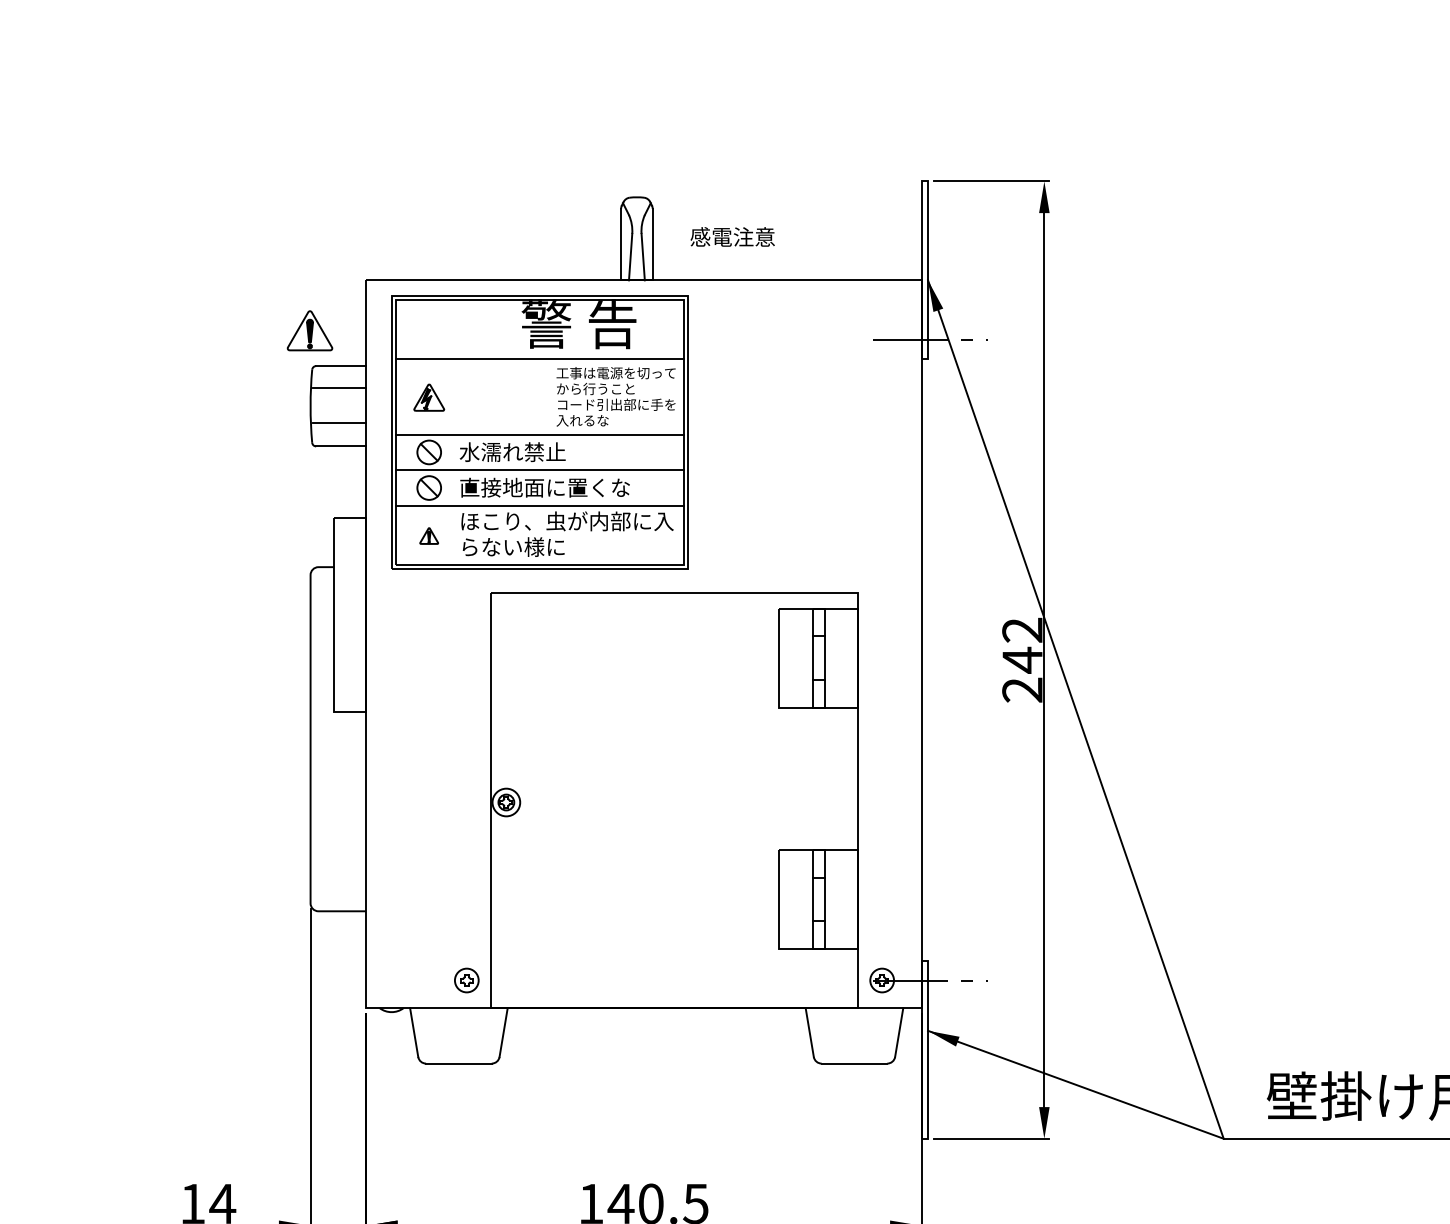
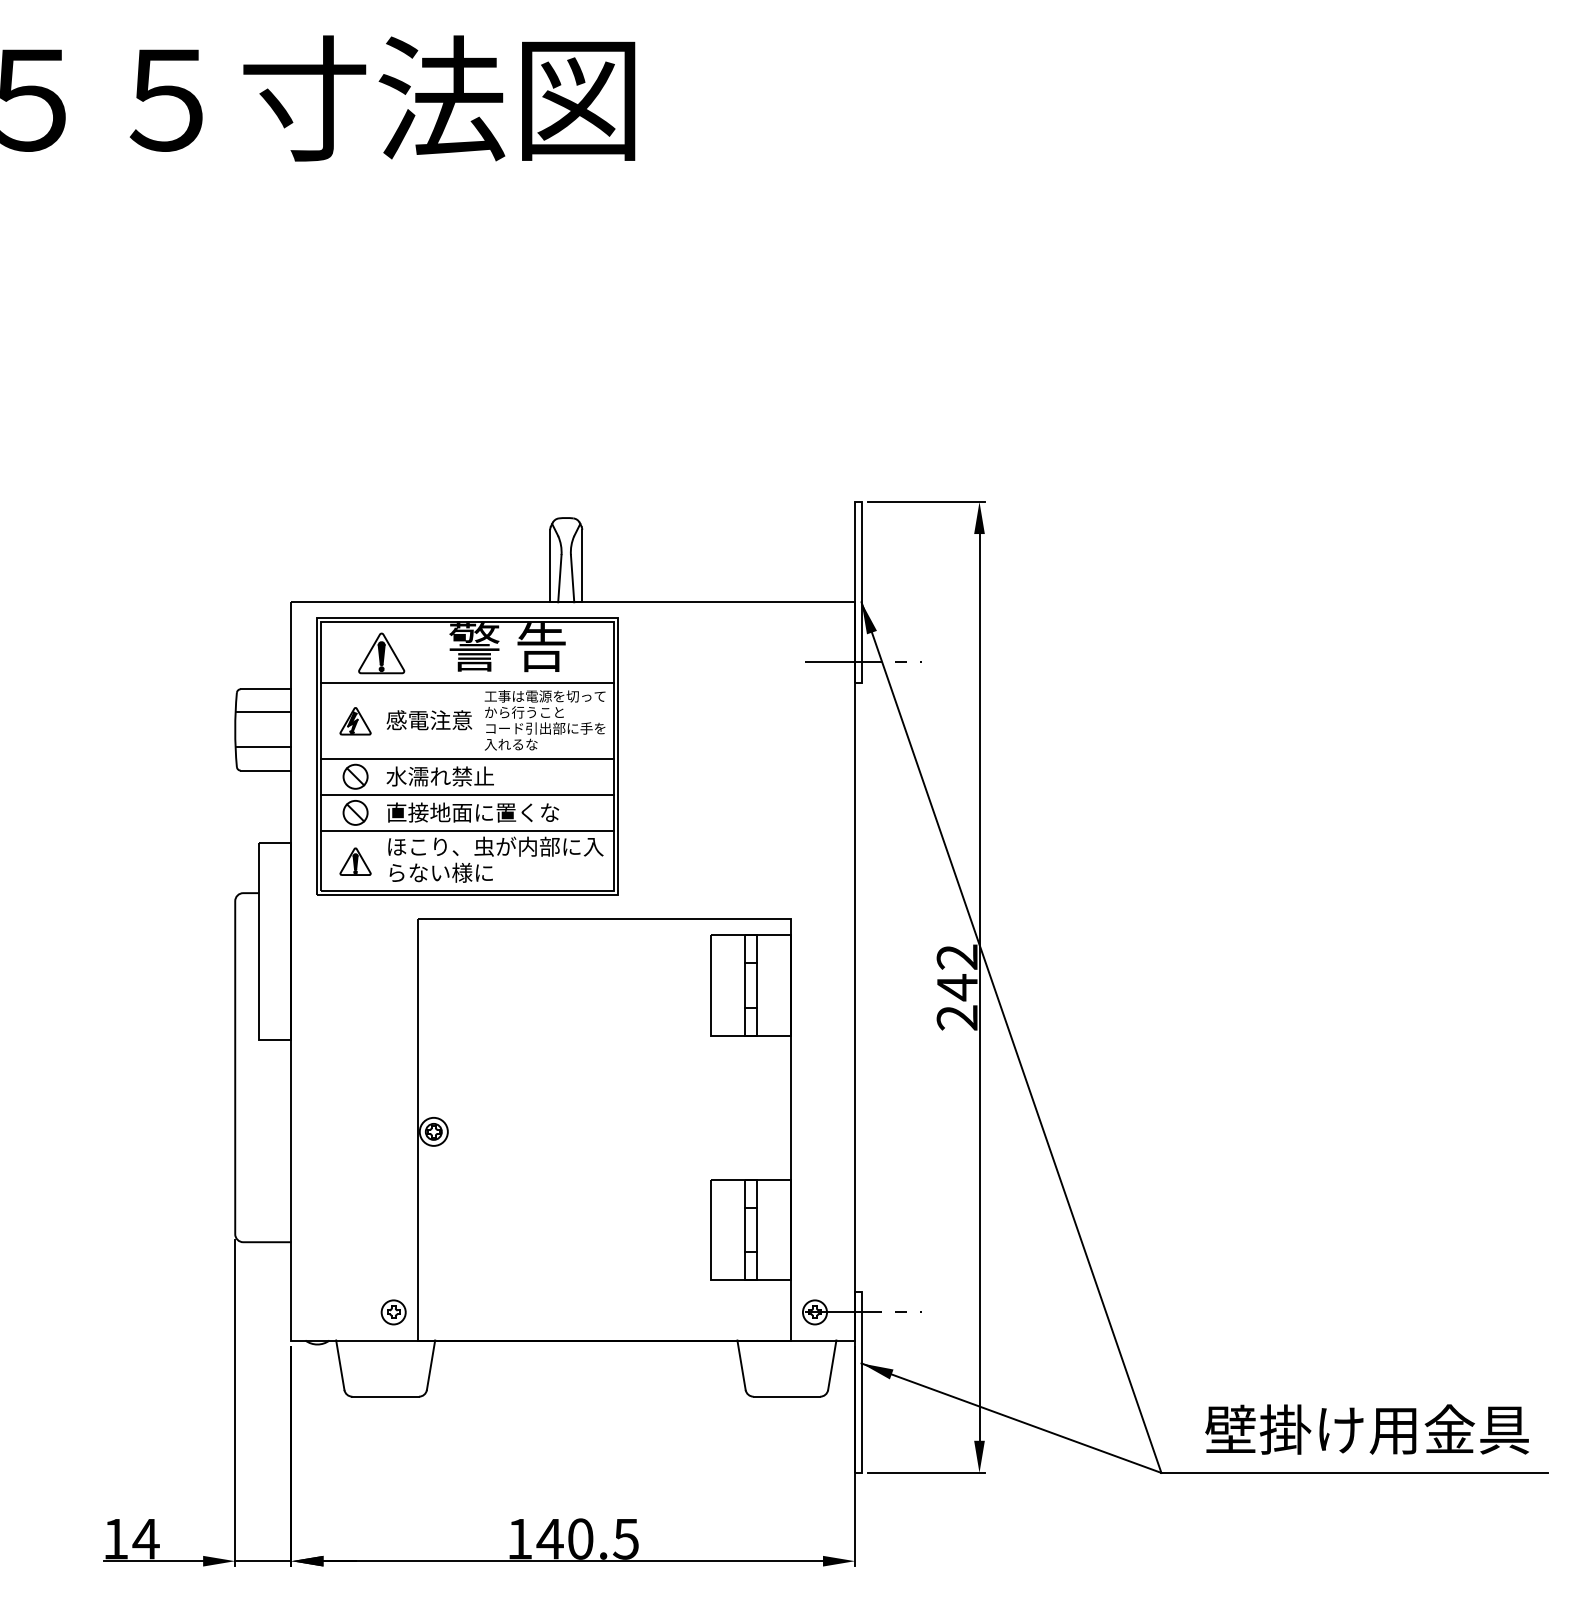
text: (732, 237) -> (429, 720), moved
part: (309, 330) -> (381, 653), moved
part: (429, 535) -> (355, 861), size x1.67

